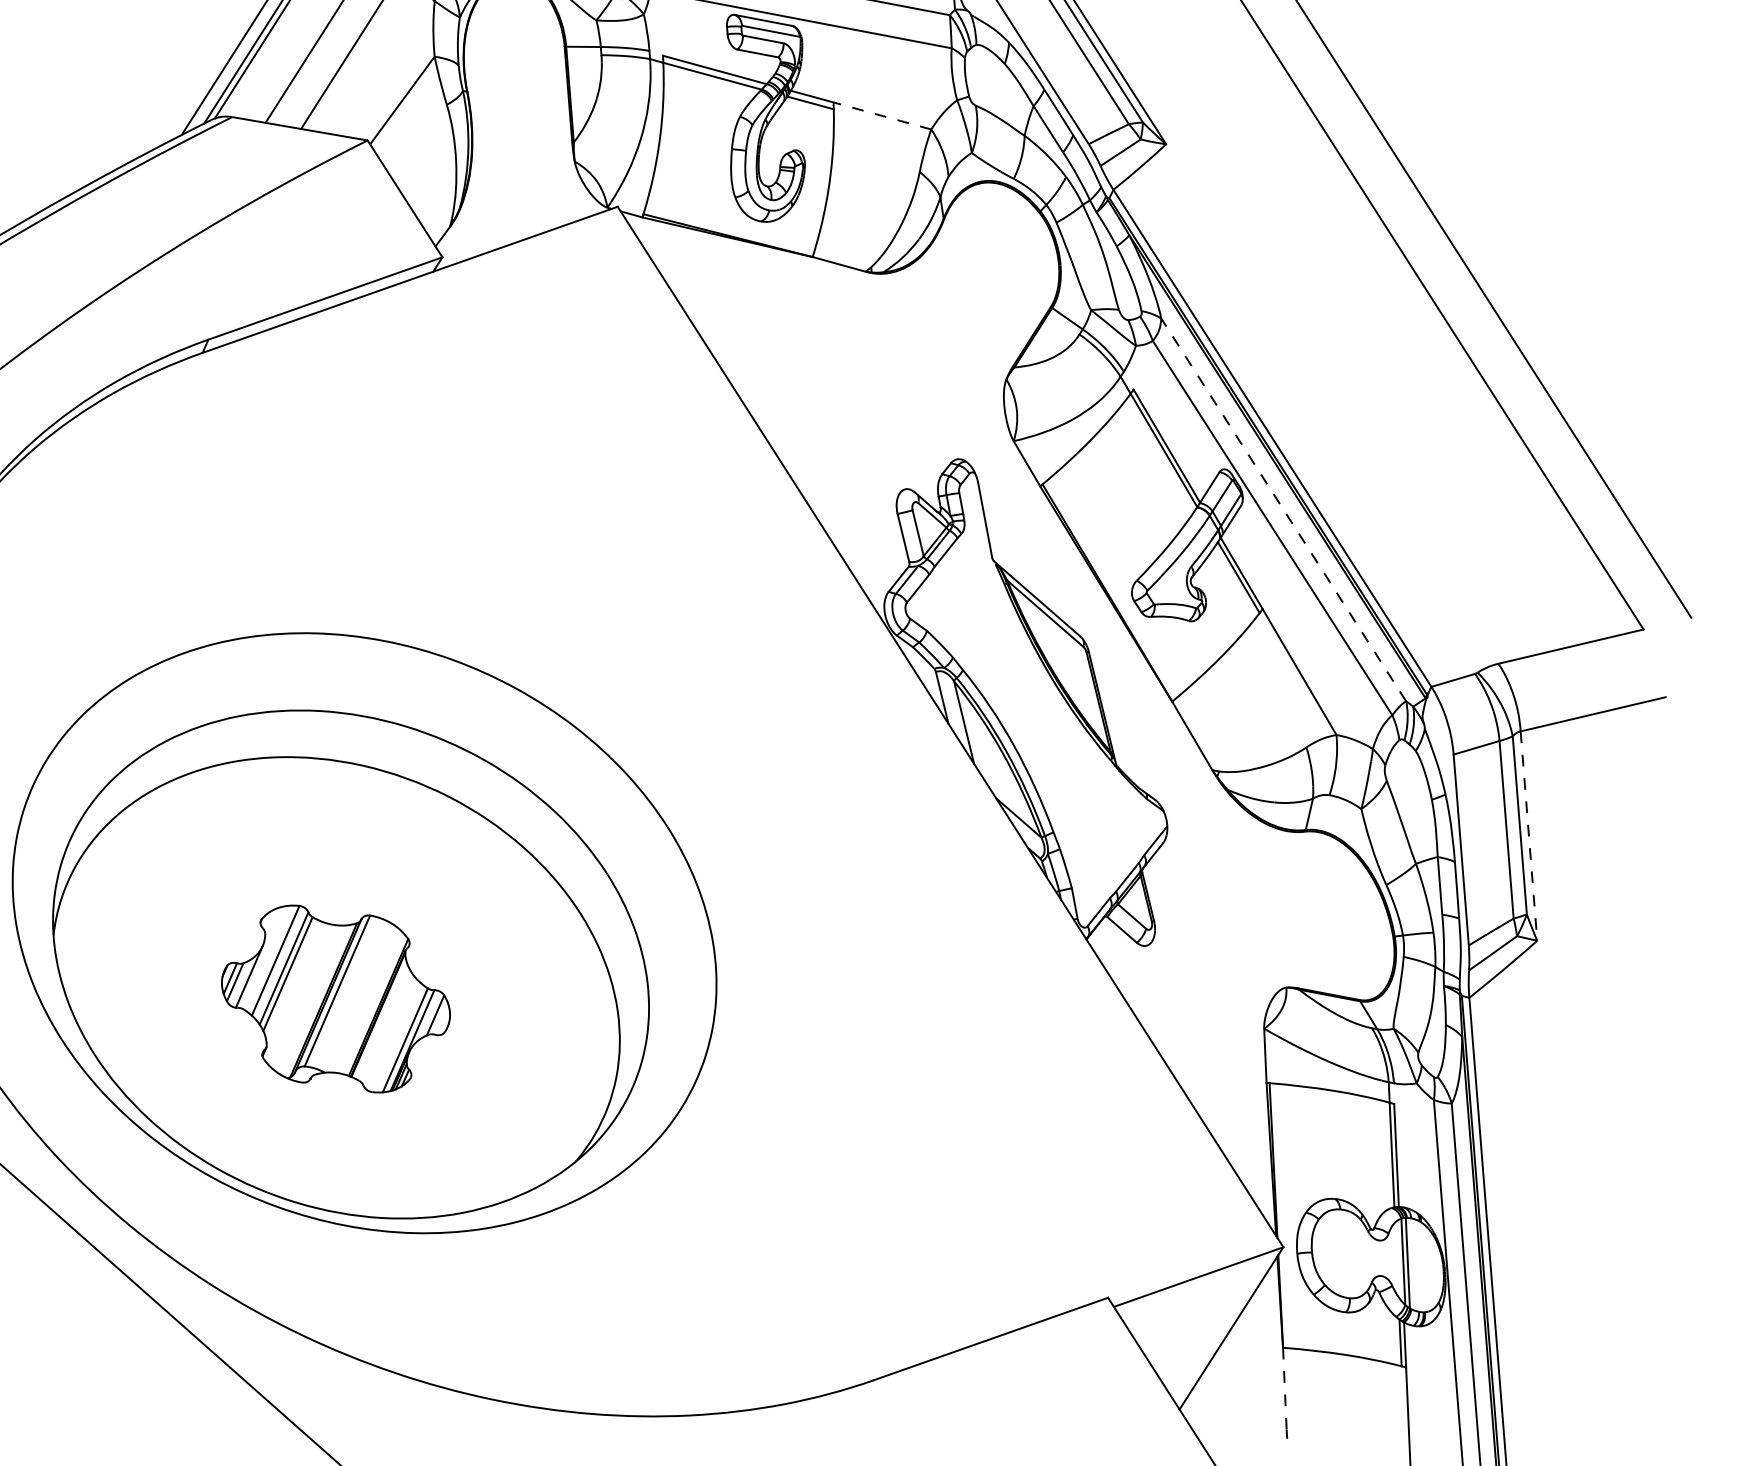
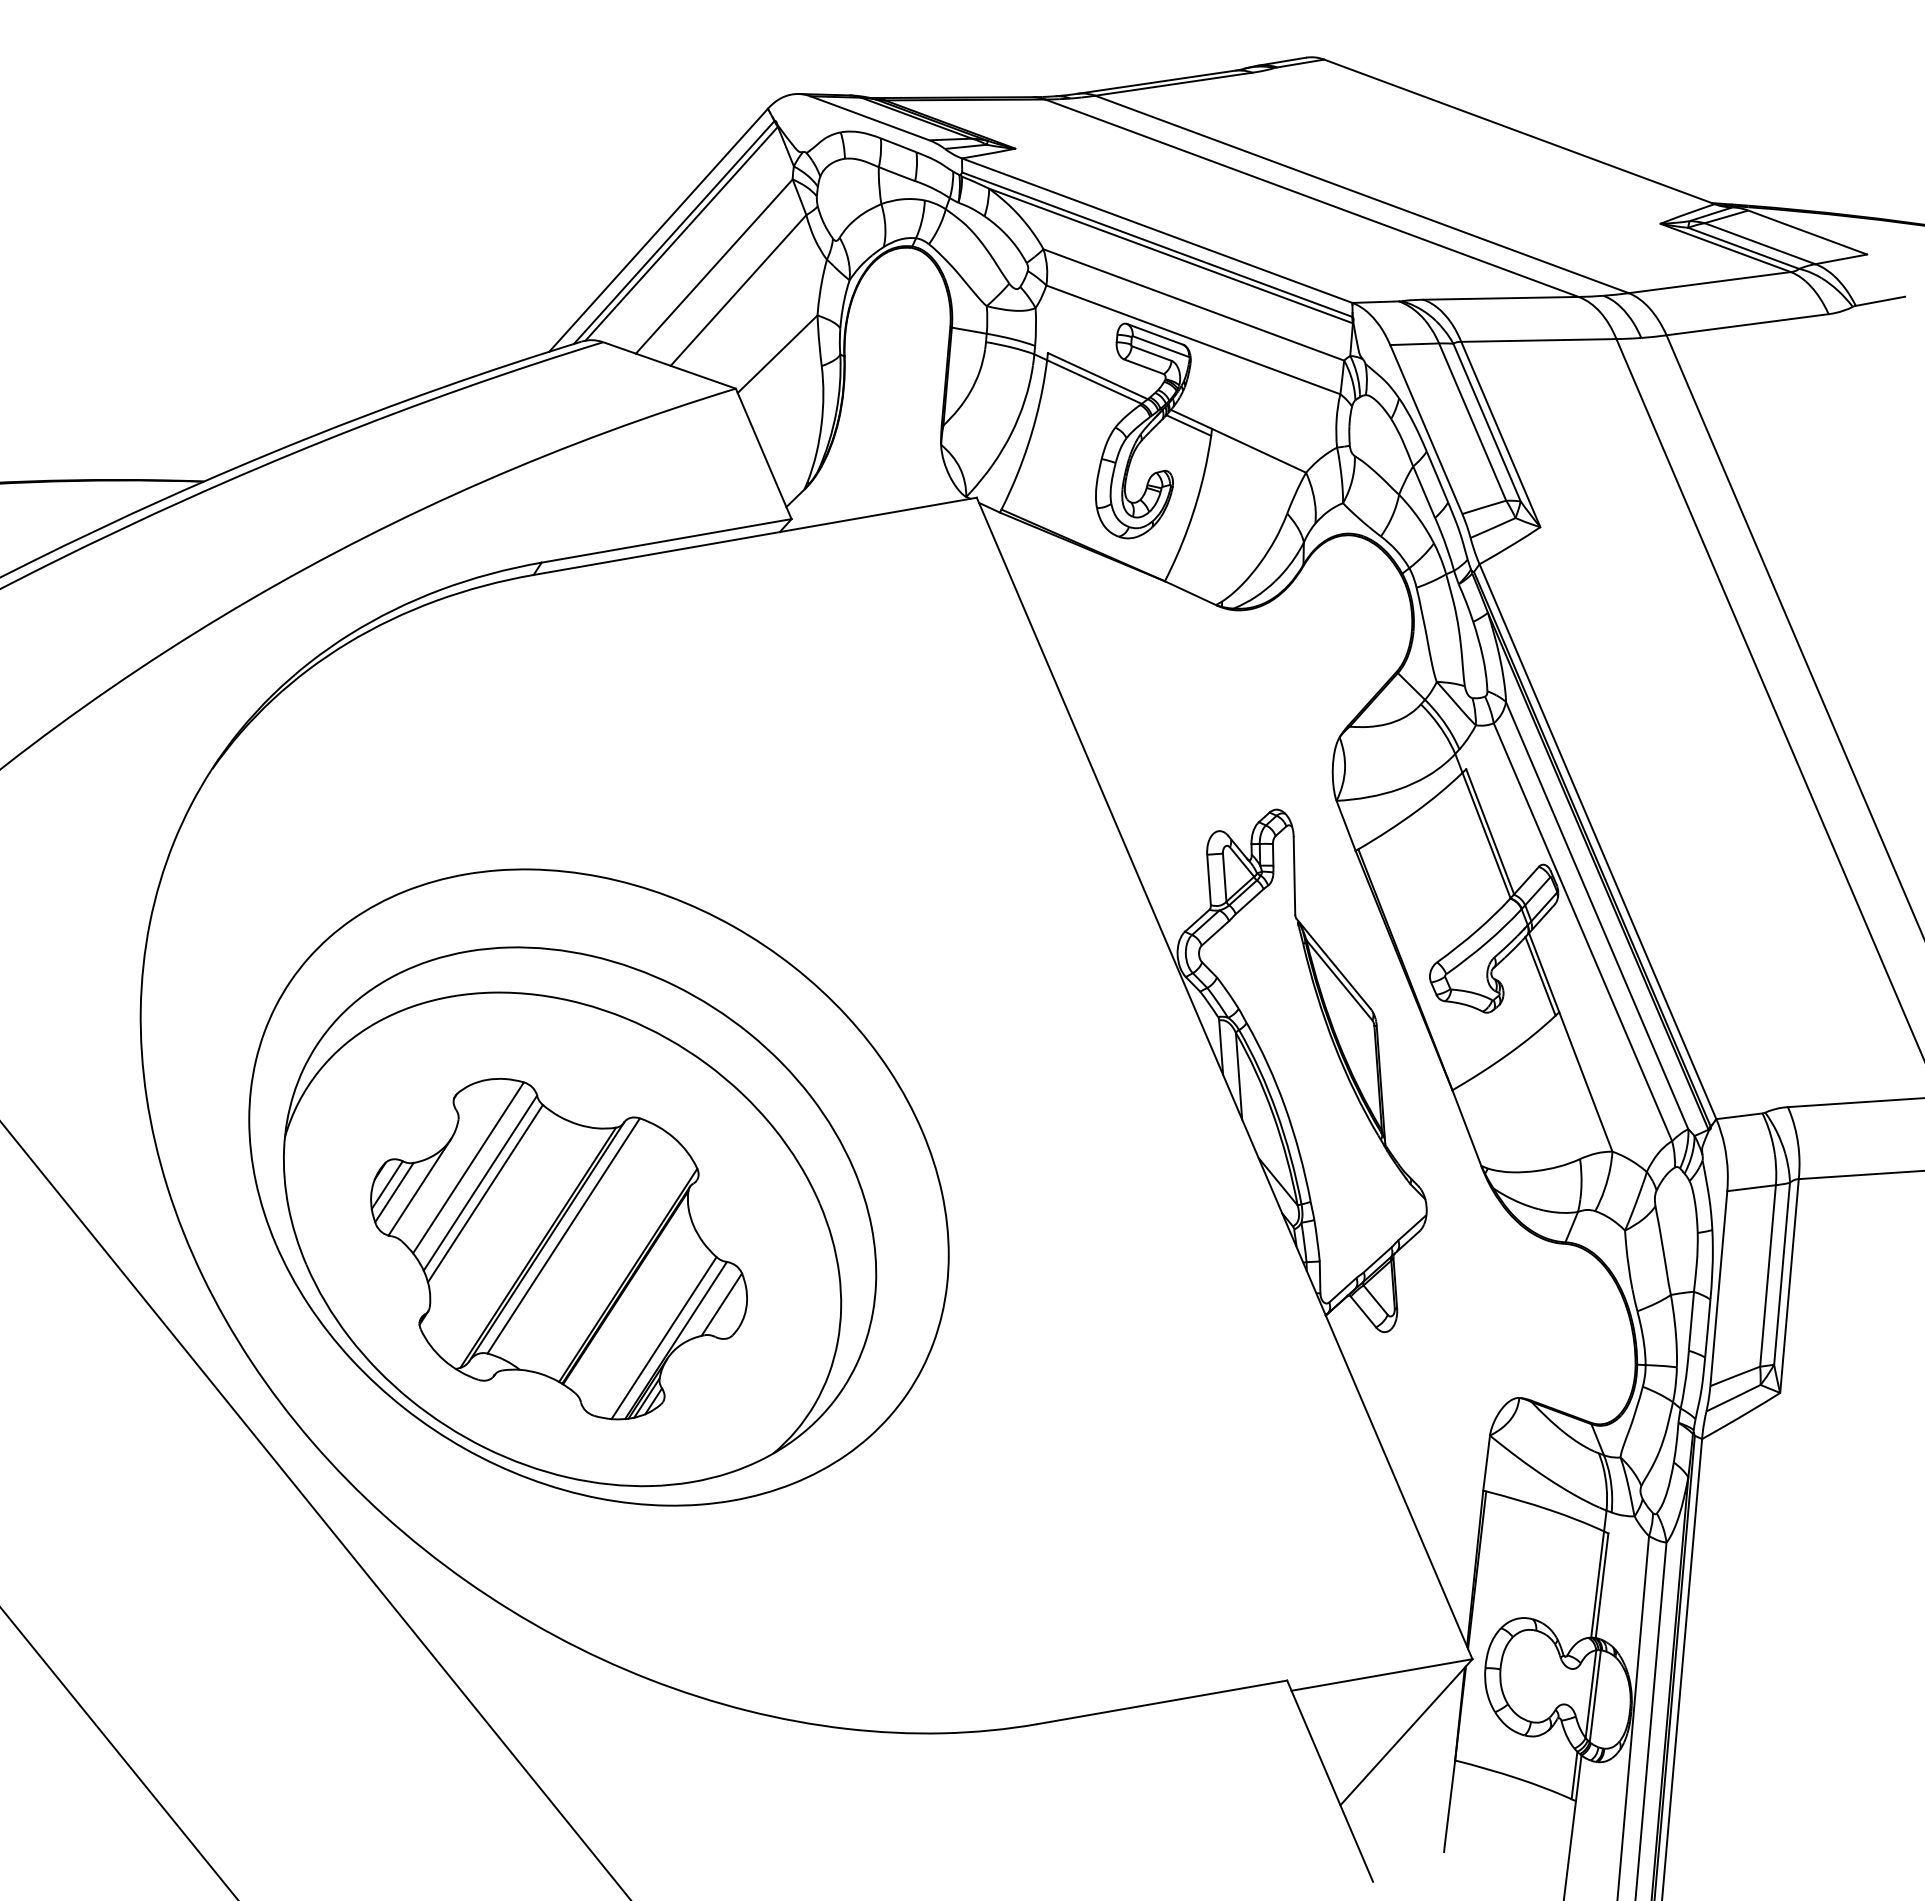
line: (882, 115) -> (1259, 450), dashed -> solid
line: (1283, 509) -> (1597, 915), dashed -> solid
line: (1529, 836) -> (1789, 1286), dashed -> solid
part: (335, 998) -> (558, 1248), size x1.67
line: (1285, 1389) -> (1450, 1802), dashed -> solid

